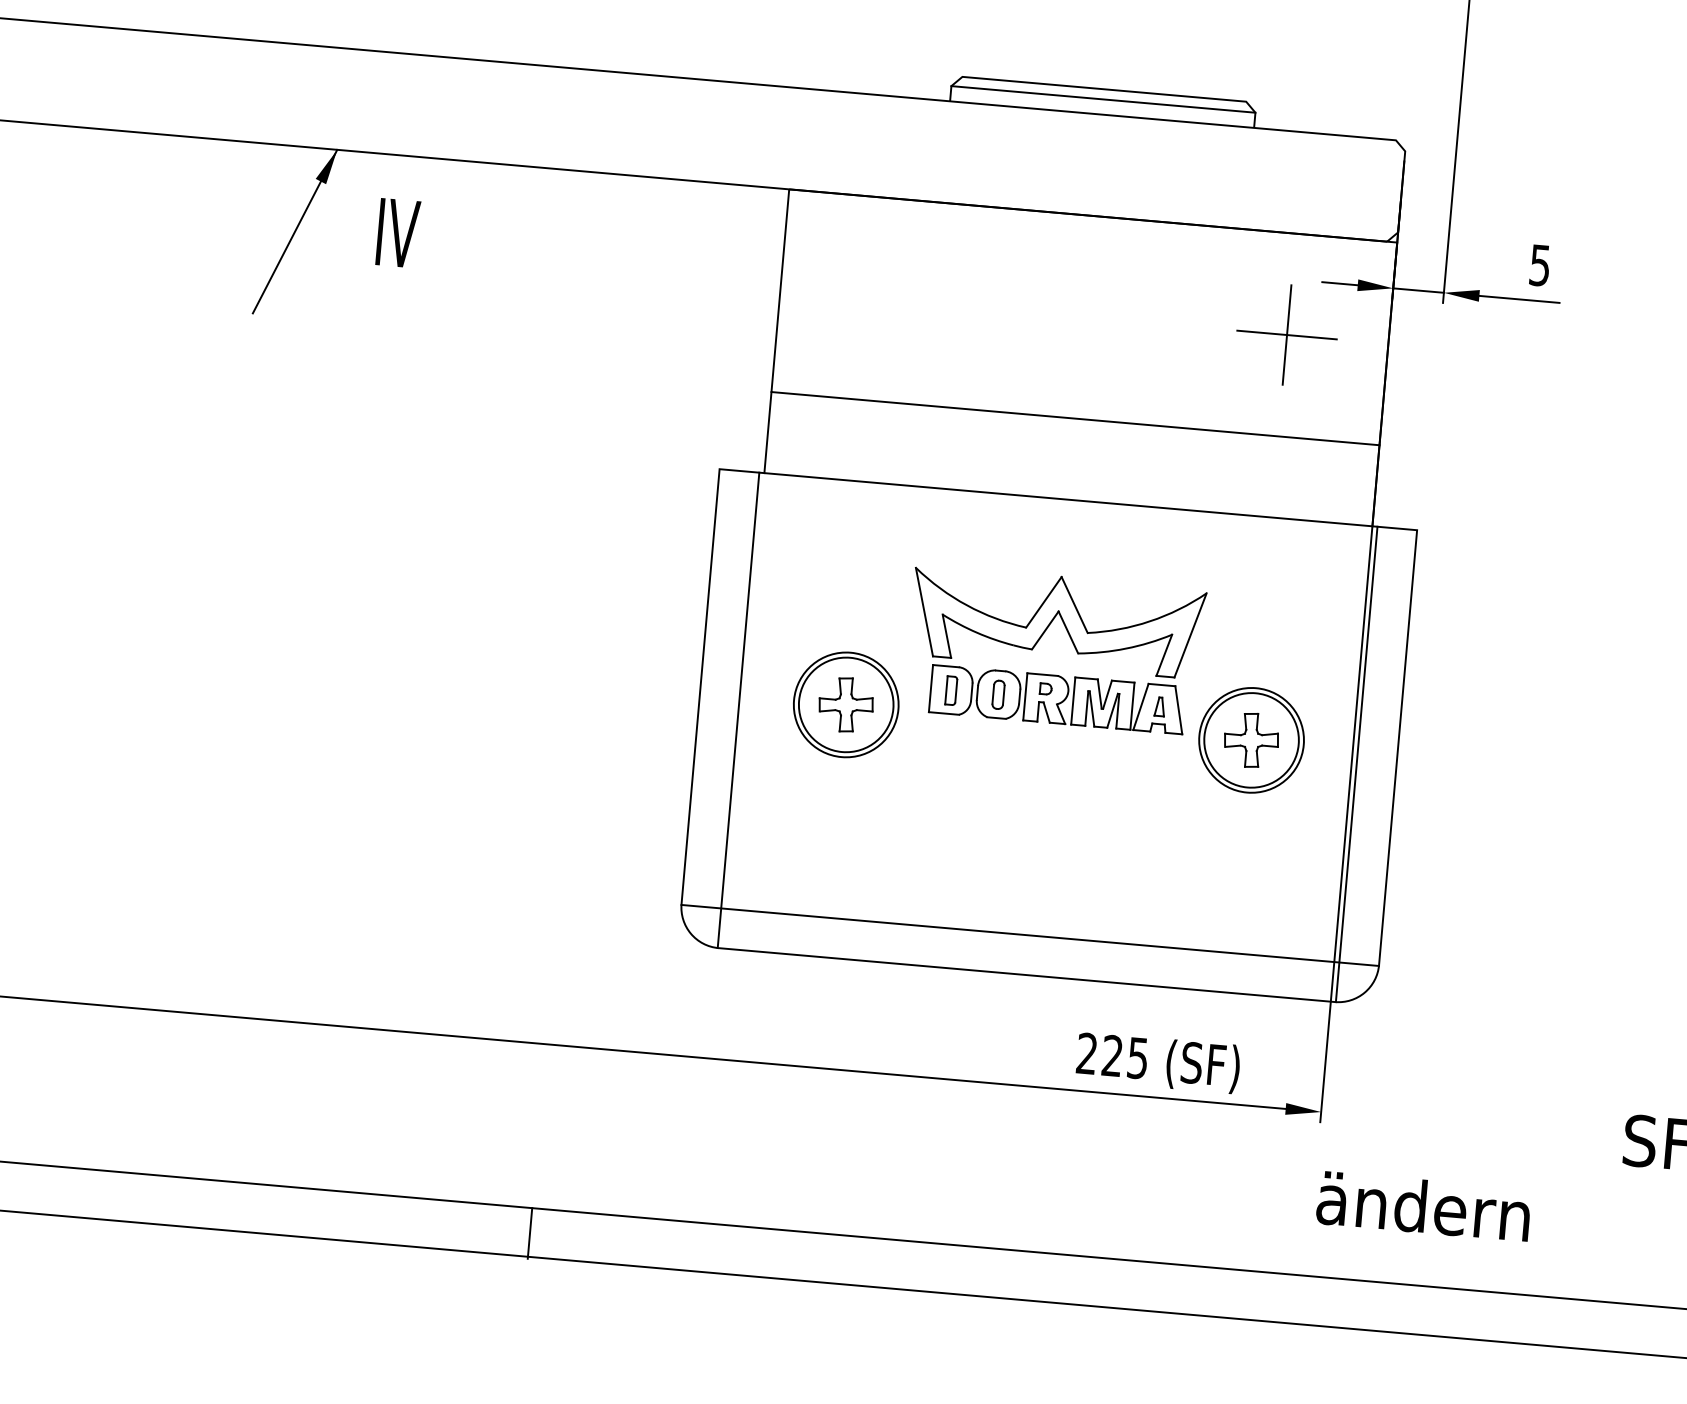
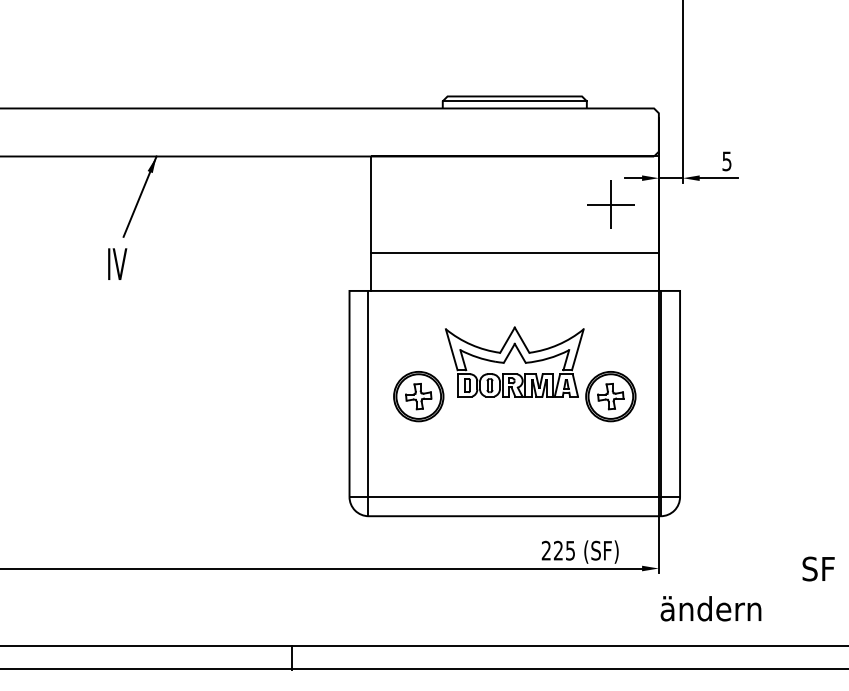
text: (397, 231) -> (117, 263), moved

